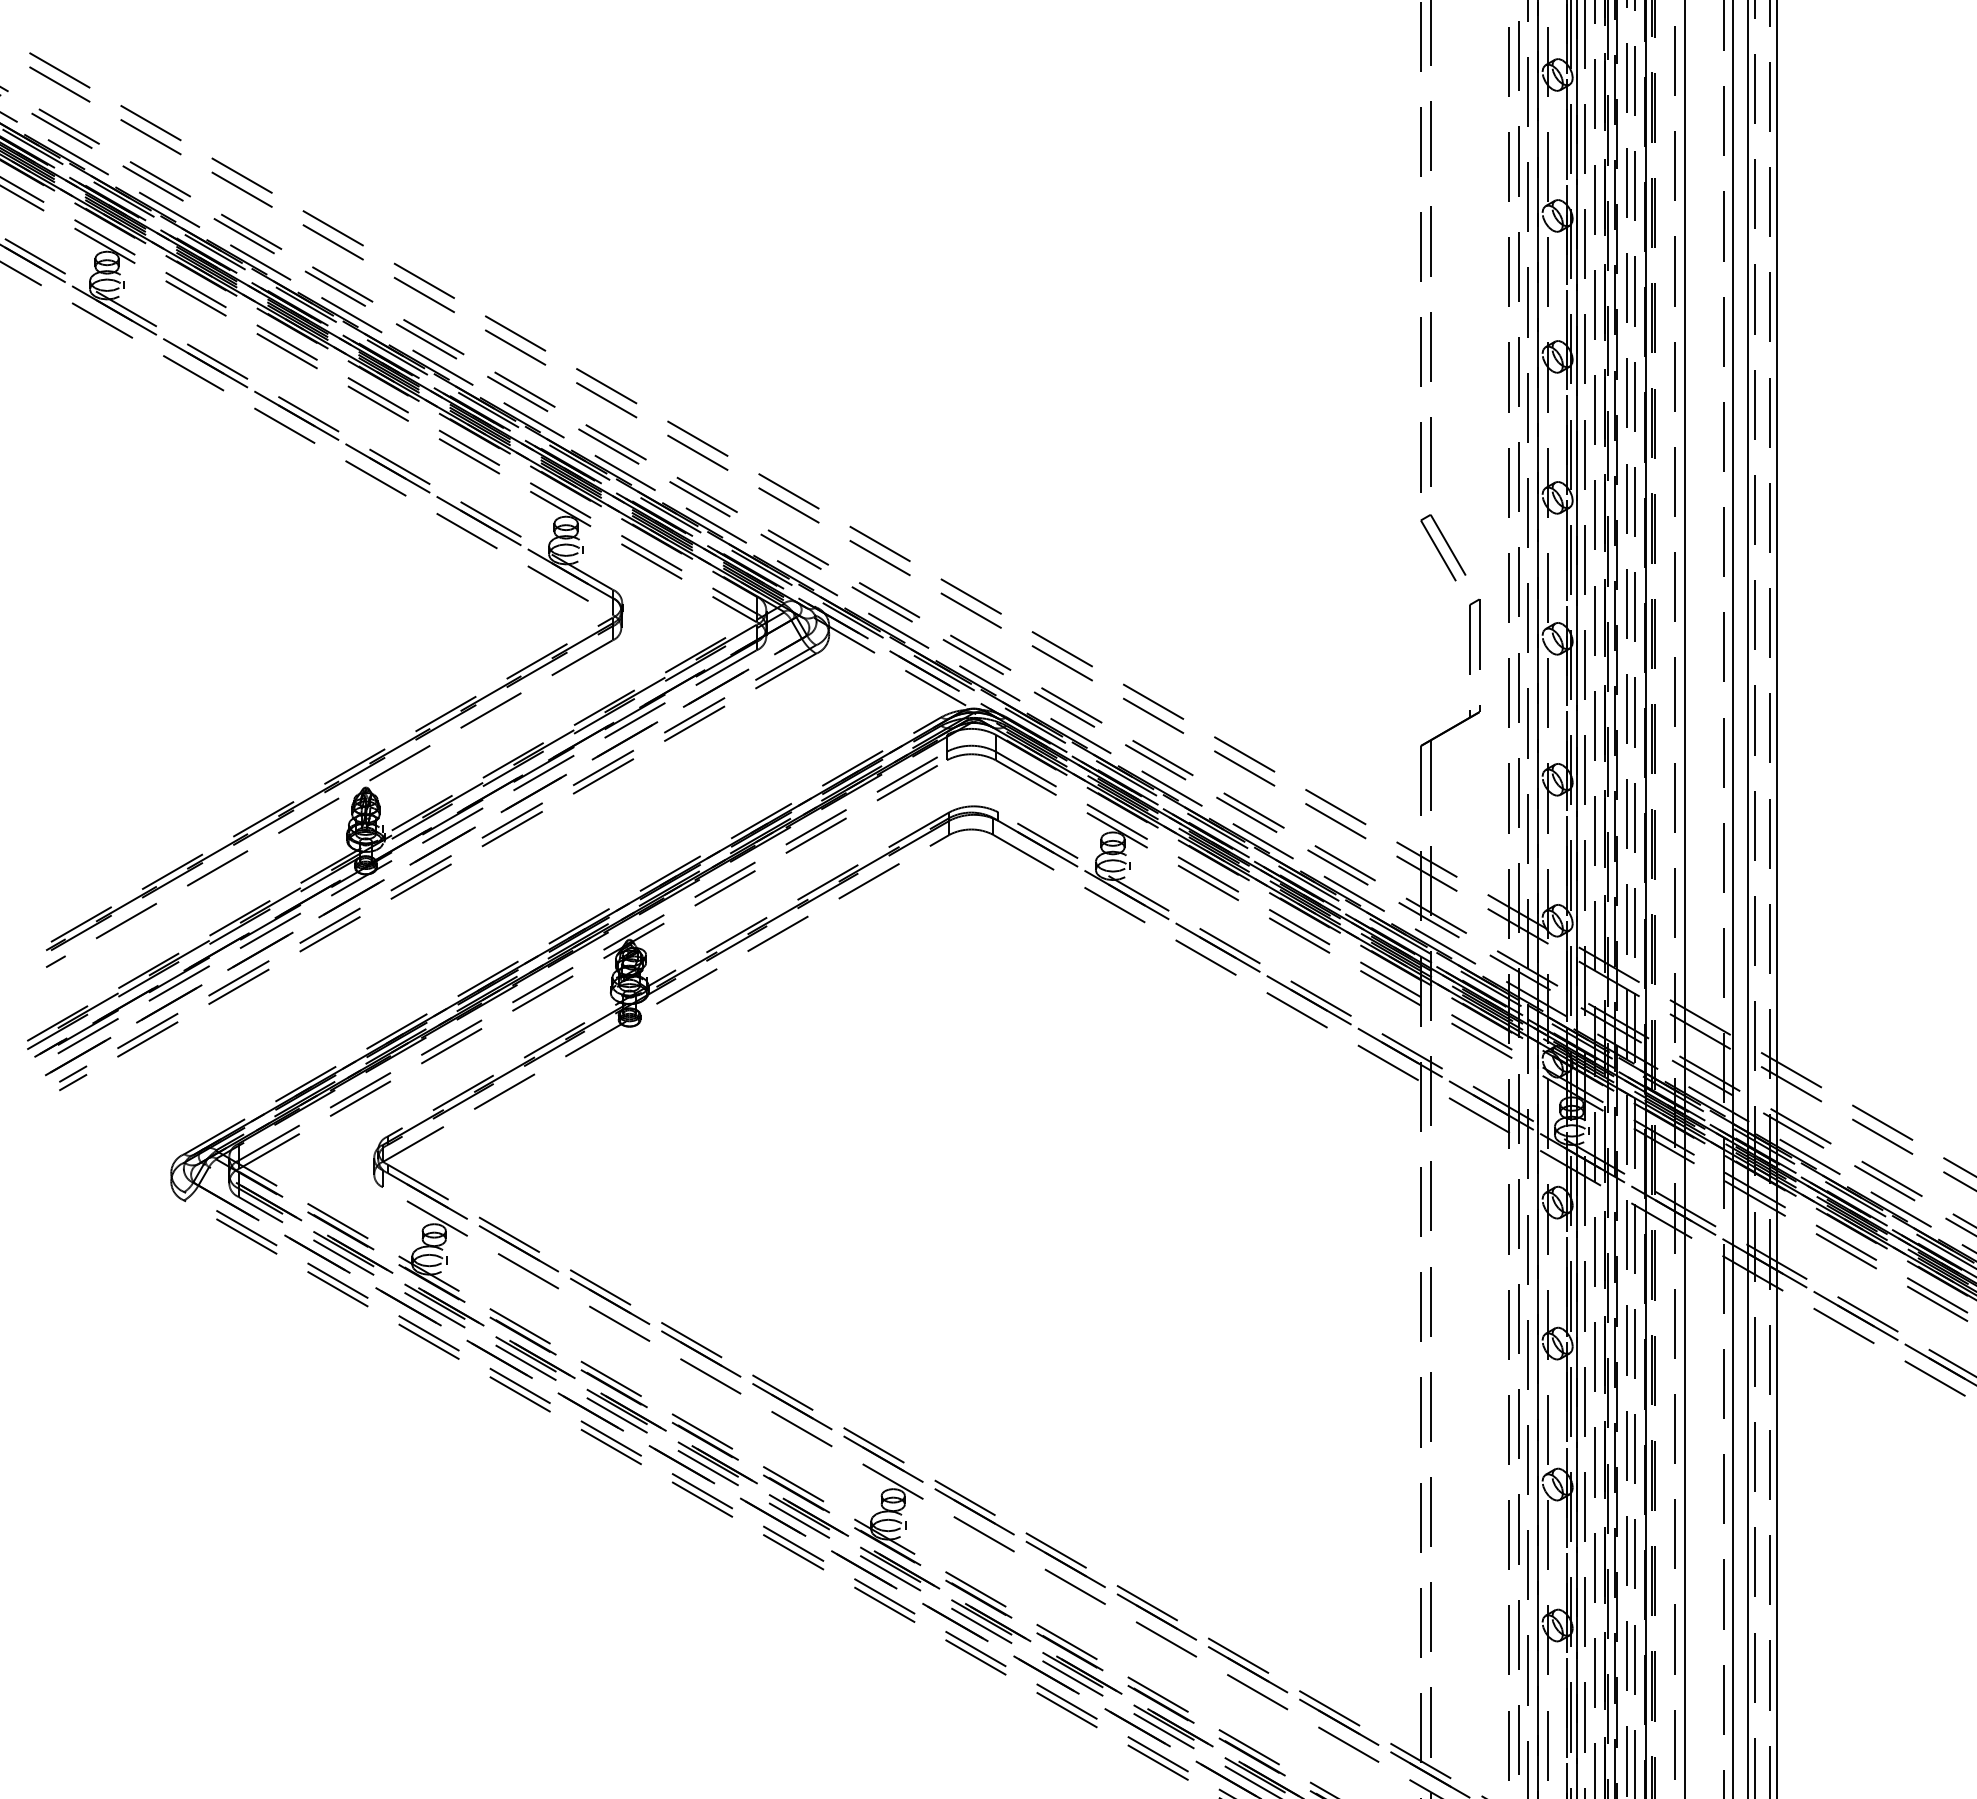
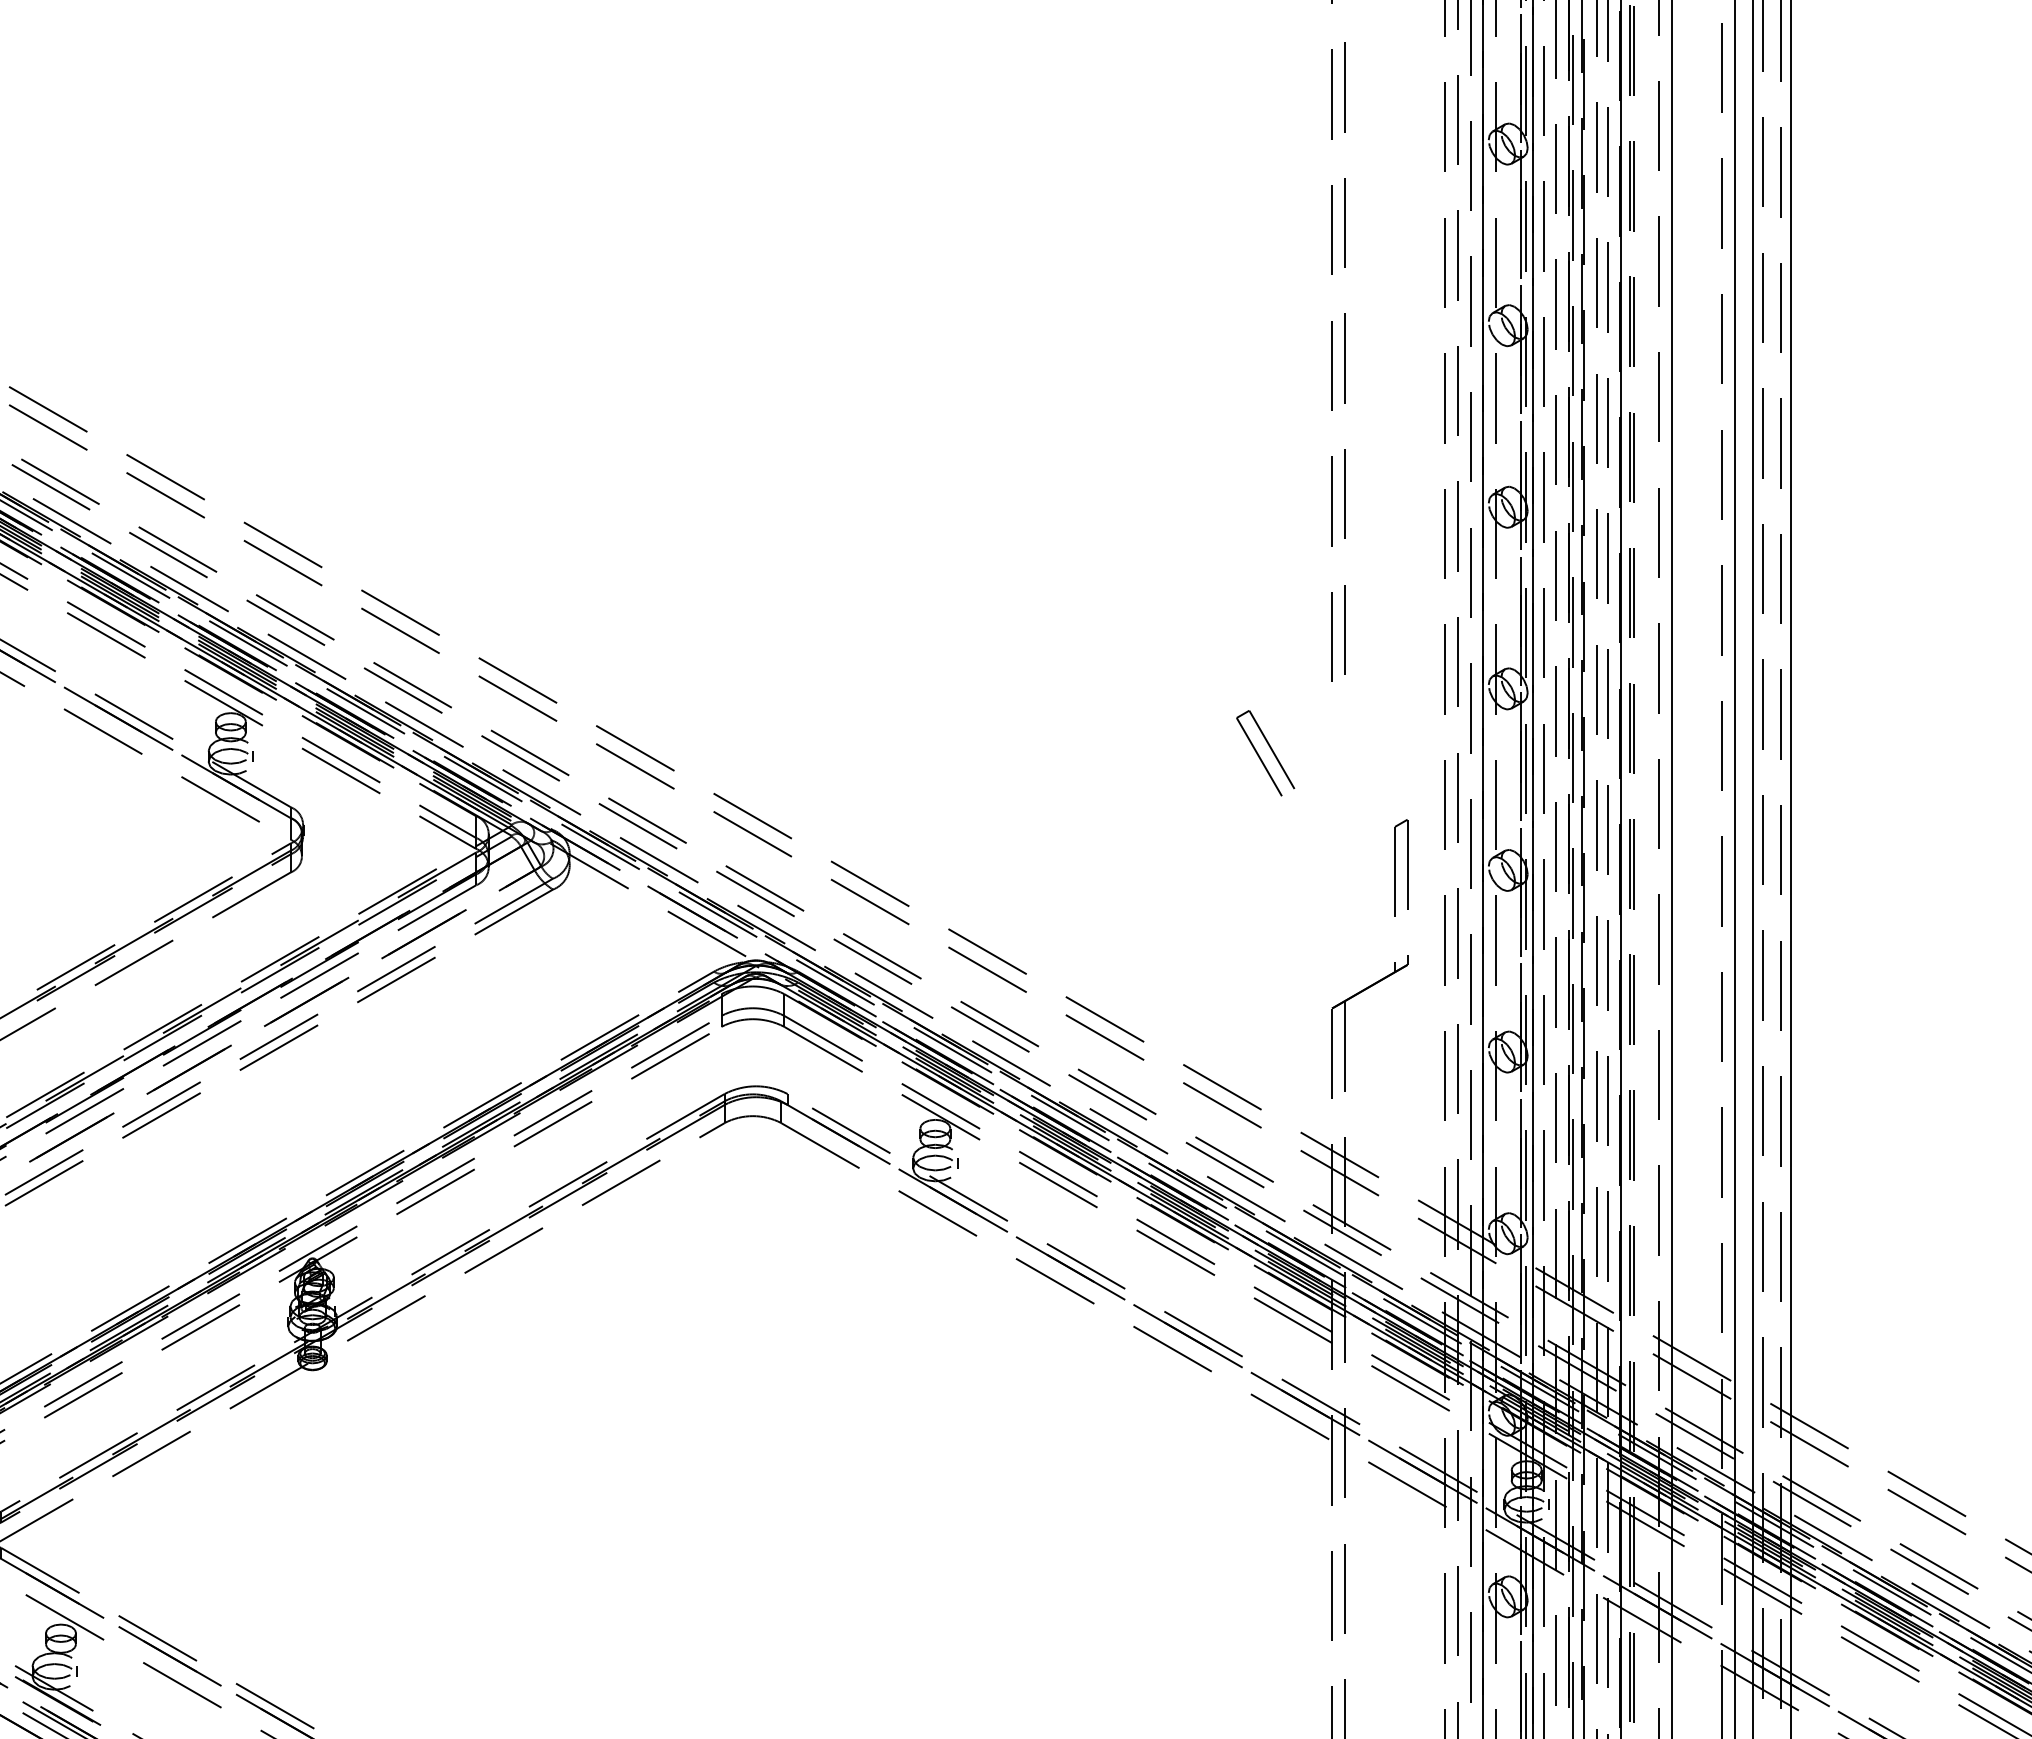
part: (1443, 547) -> (1265, 752), moved

